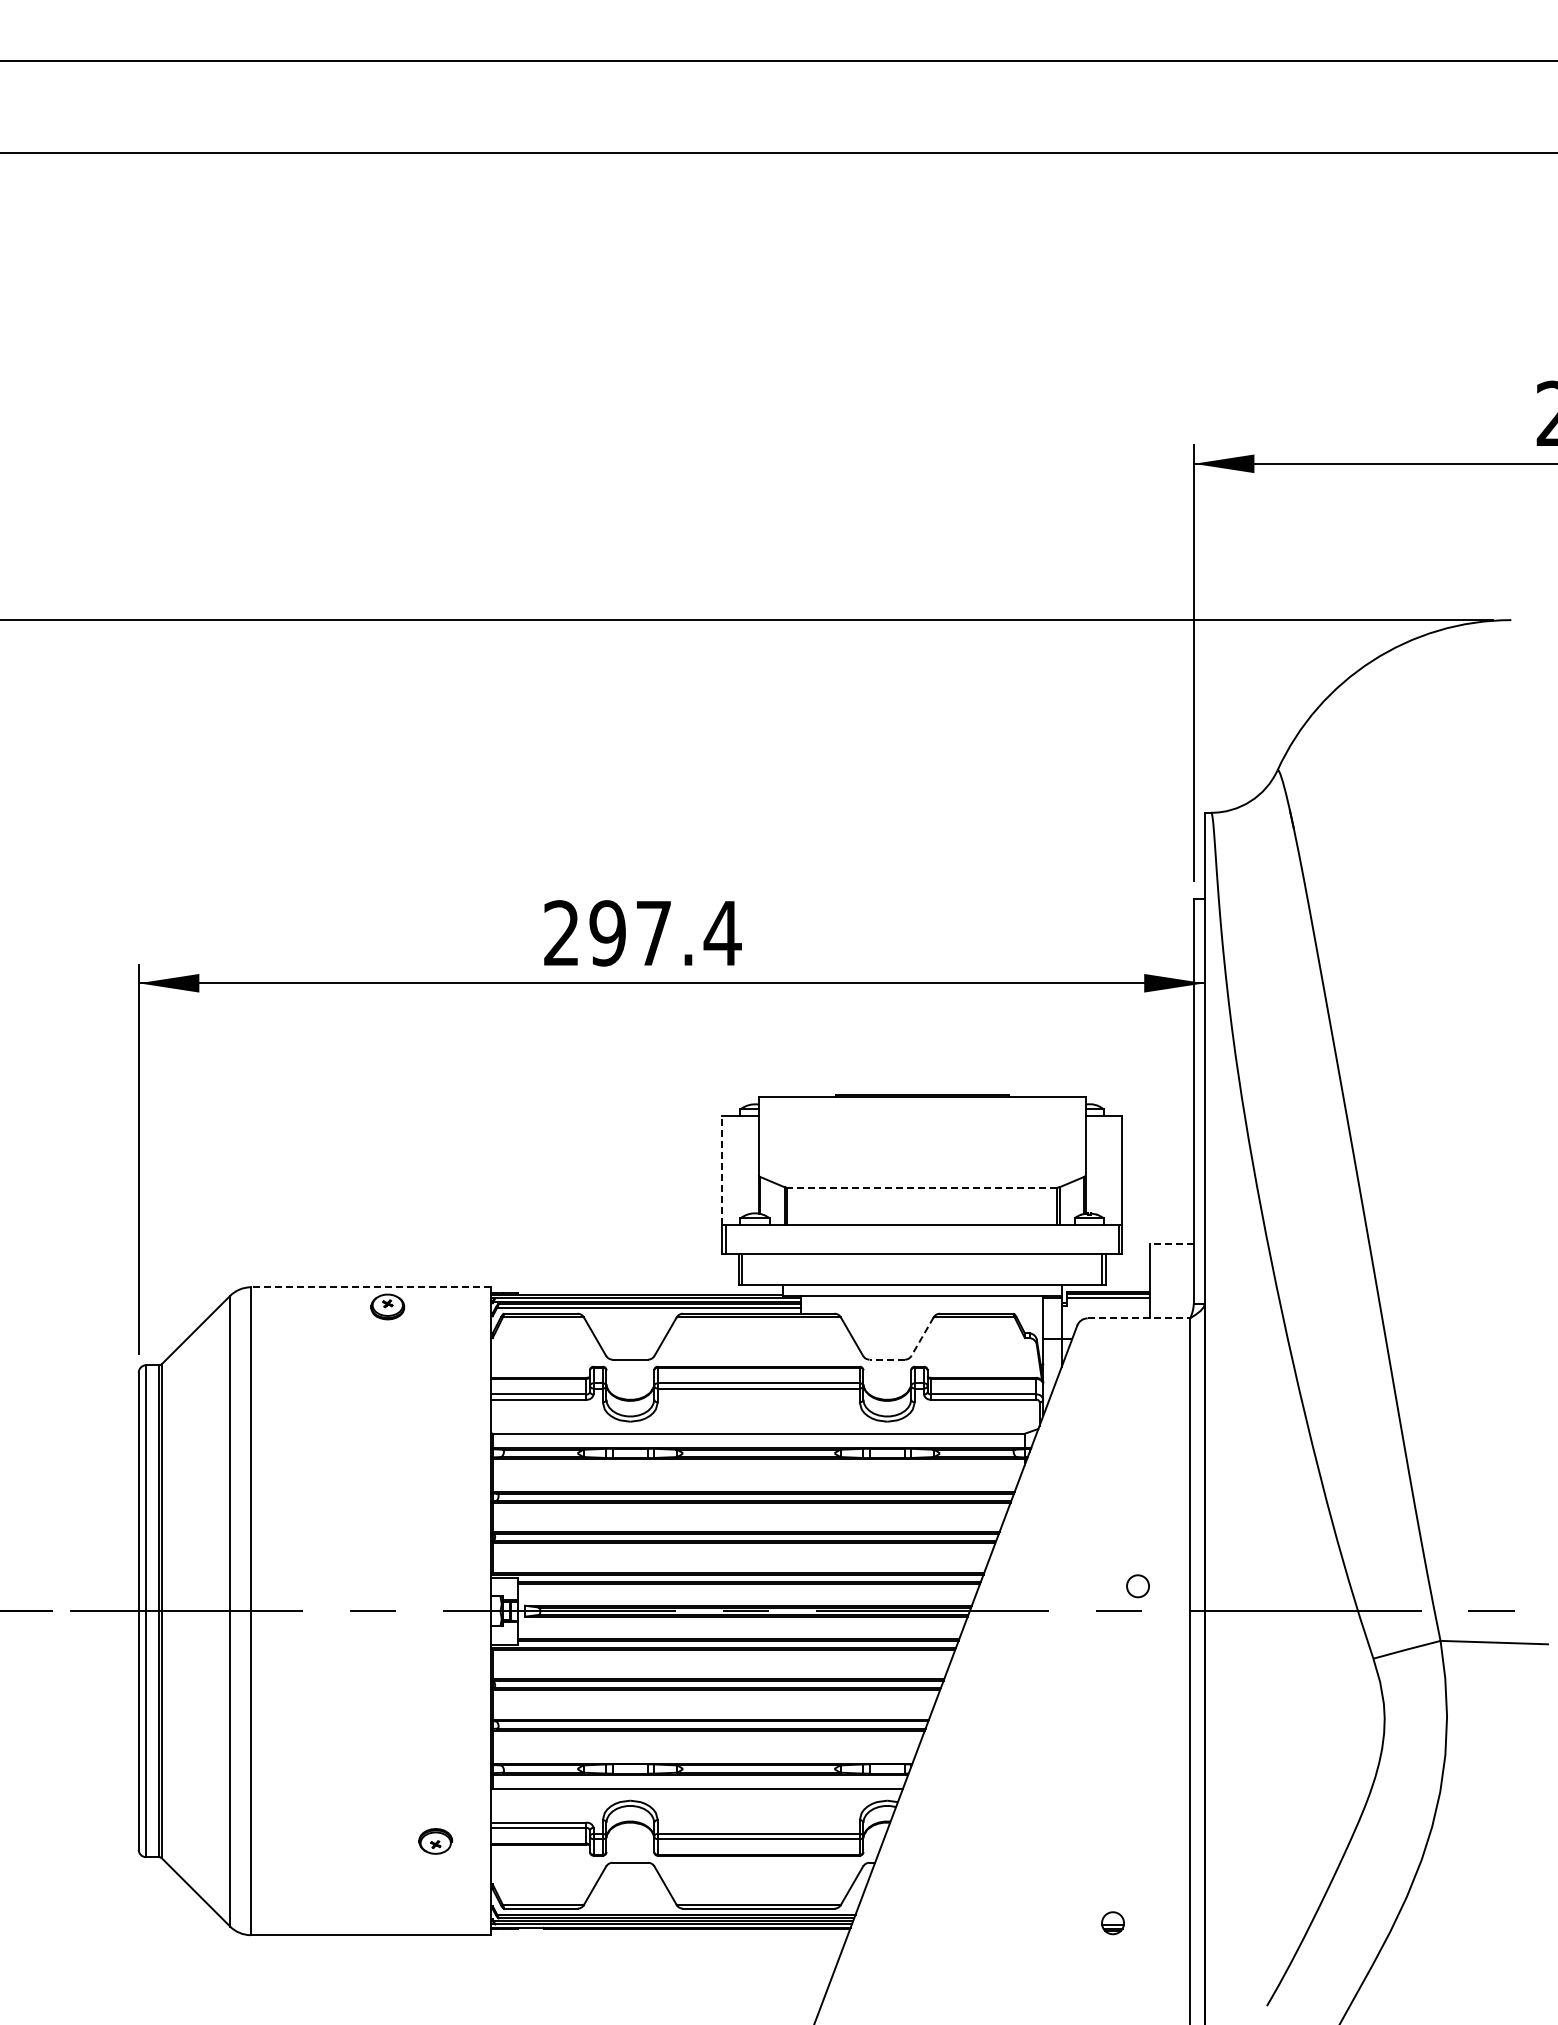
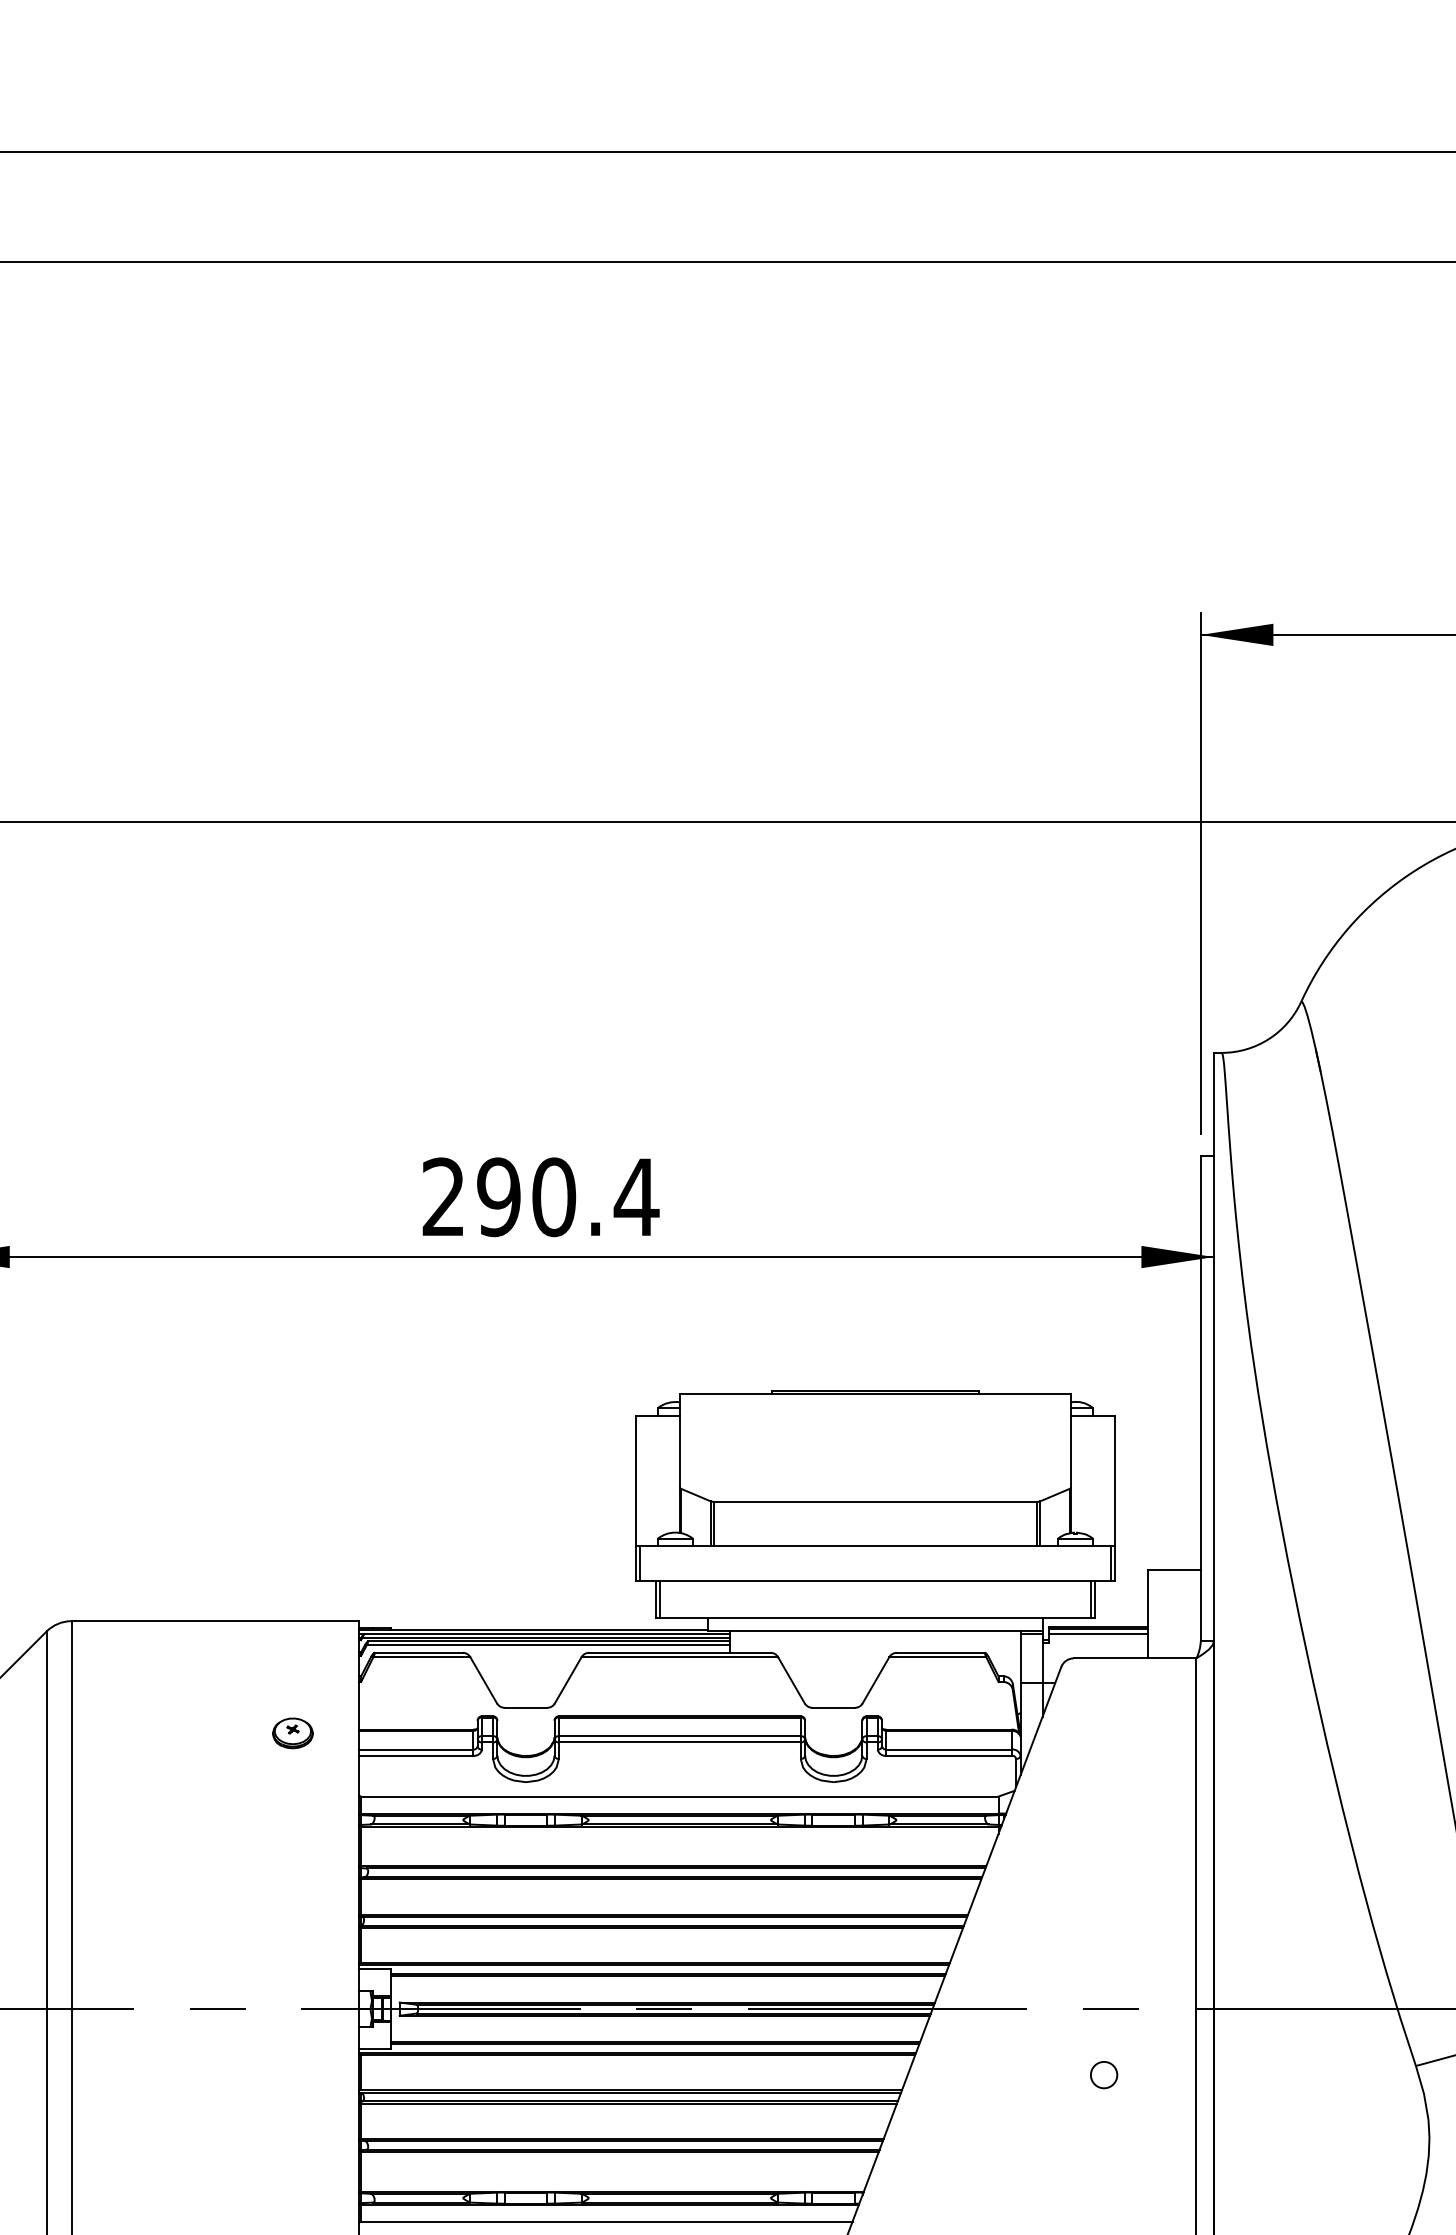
text: (653, 933) -> (553, 1197), 297.4 -> 290.4
line: (722, 1170) -> (636, 1481), dashed -> solid
line: (921, 1187) -> (874, 1501), dashed -> solid
line: (1171, 1244) -> (1174, 1569), dashed -> solid
line: (370, 1287) -> (214, 1621), dashed -> solid
part: (387, 1306) -> (292, 1732), moved
line: (1139, 1318) -> (1135, 1658), dashed -> solid
line: (922, 1337) -> (875, 1681), dashed -> solid
line: (887, 1359) -> (833, 1707), dashed -> solid
circle: (1137, 1586) -> (1103, 2075), moved

